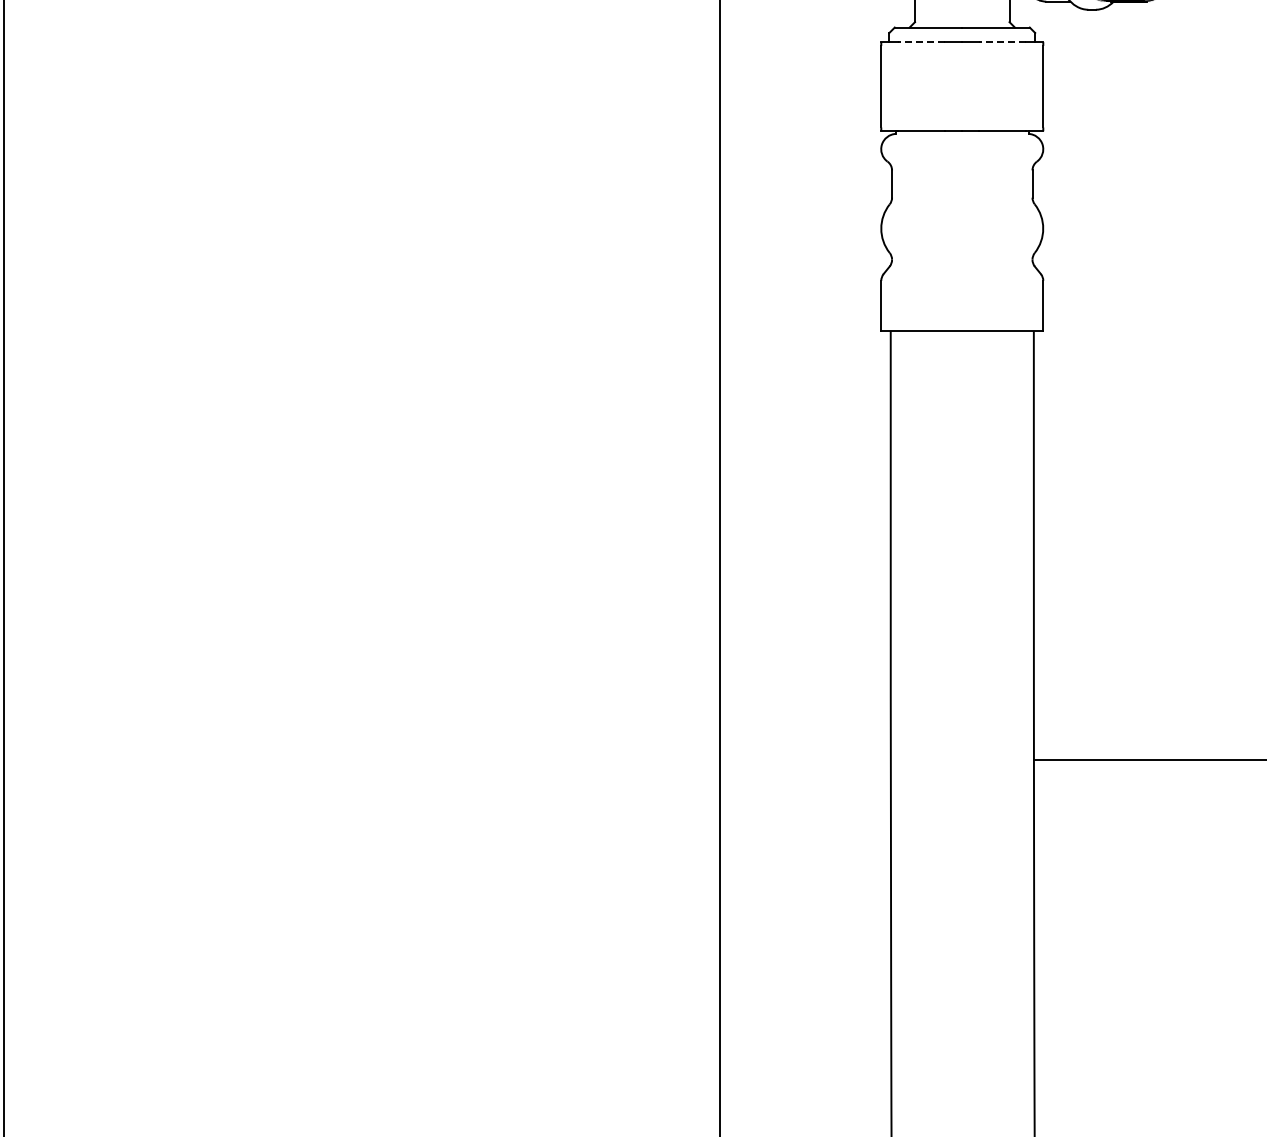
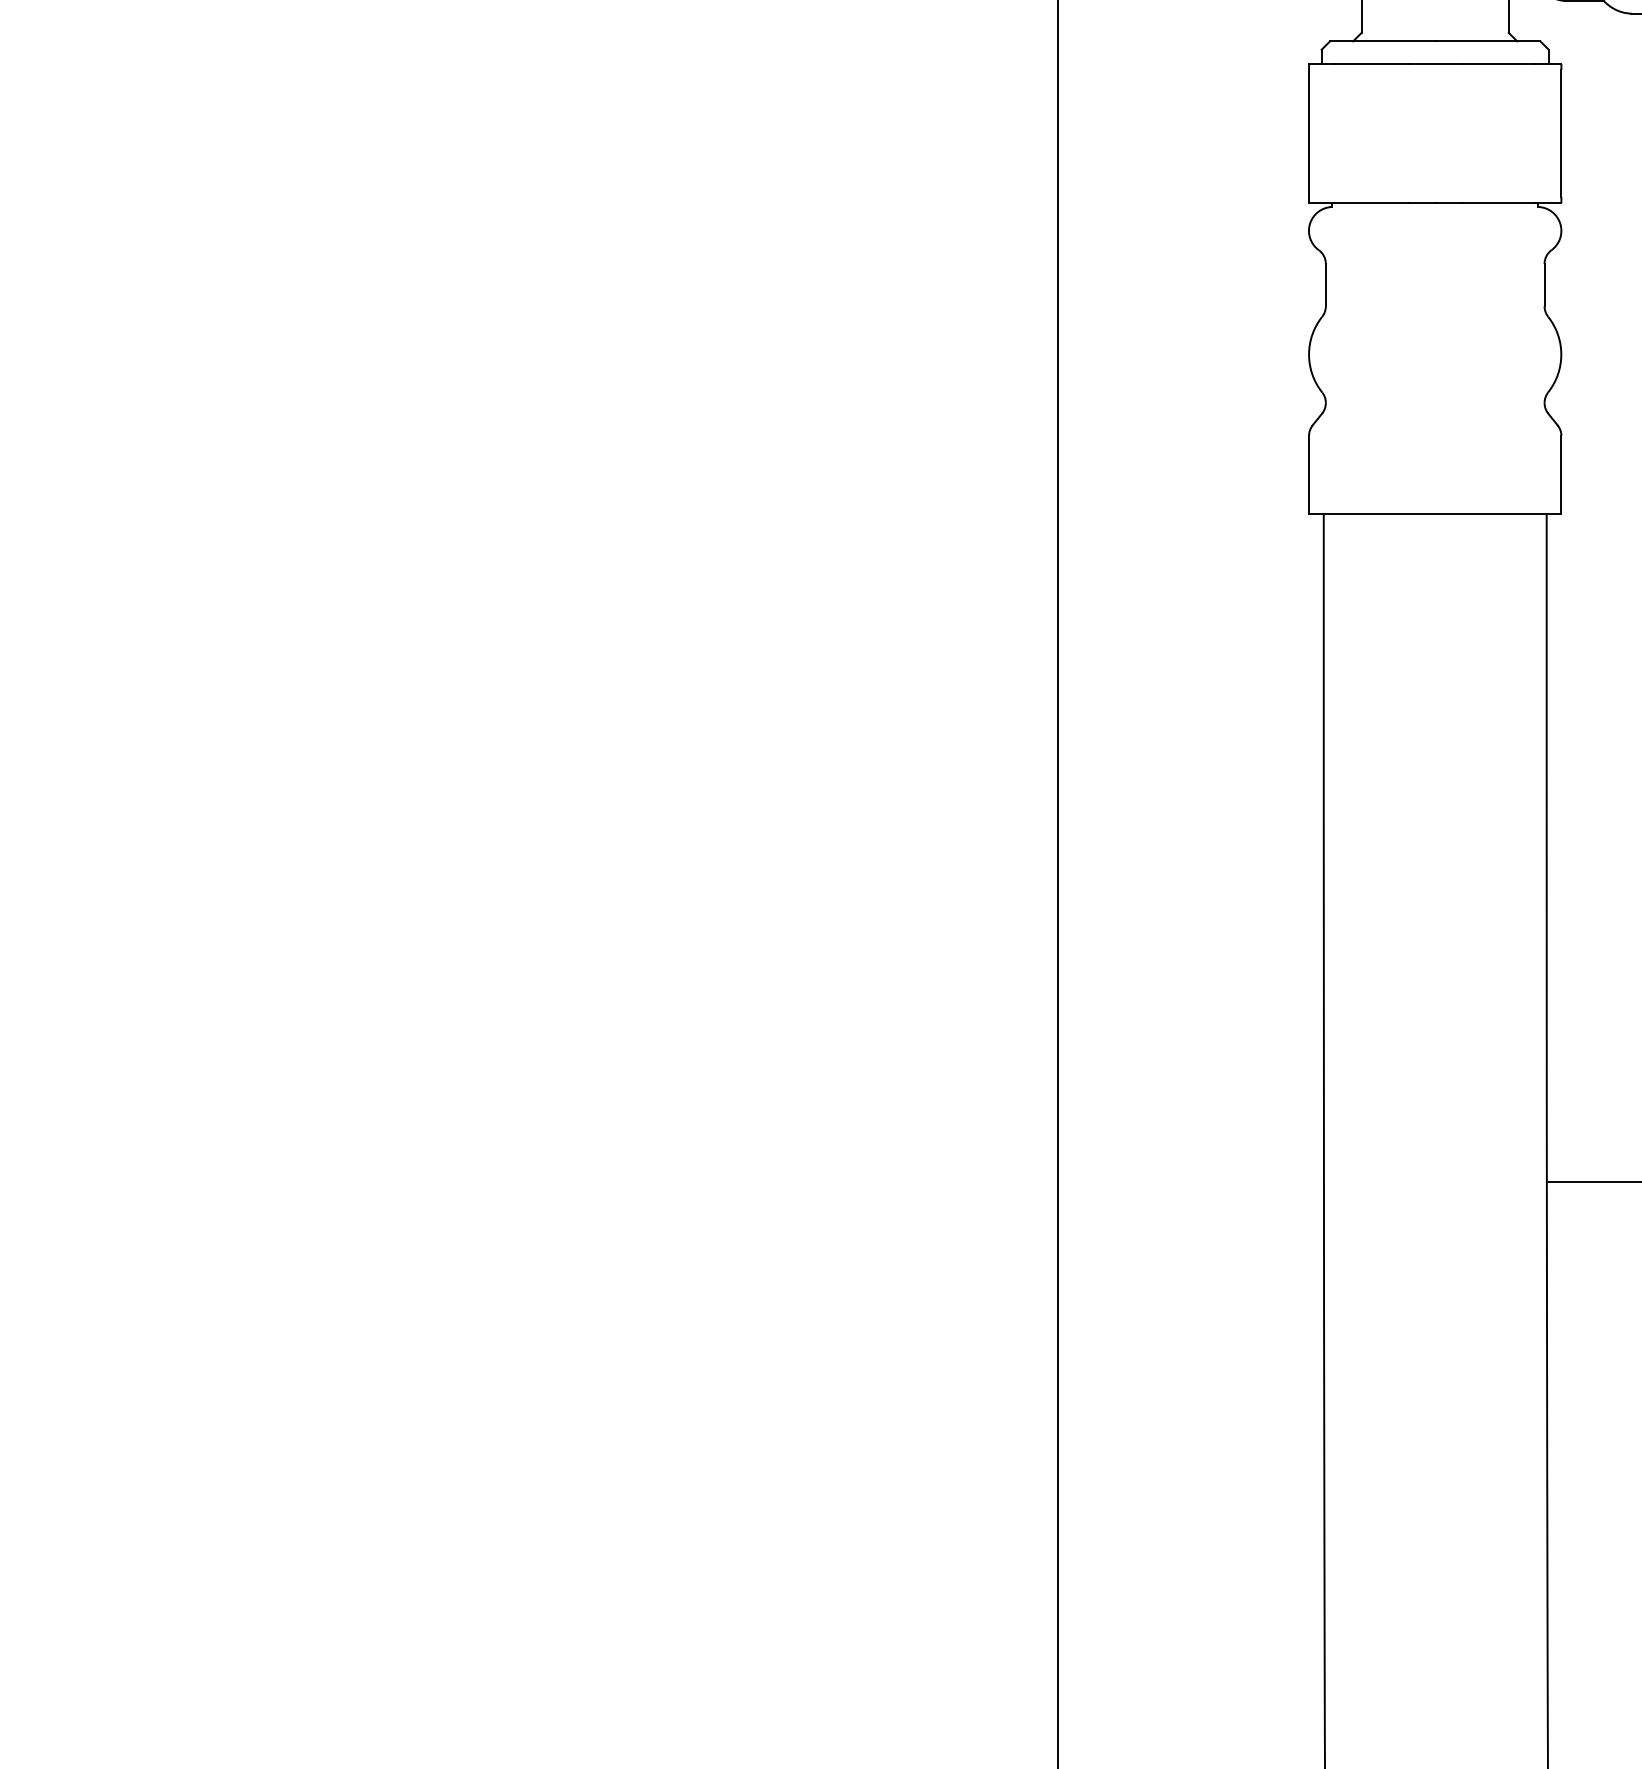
line: (921, 42) -> (1371, 64), dashed -> solid
line: (1002, 42) -> (1497, 64), dashed -> solid

